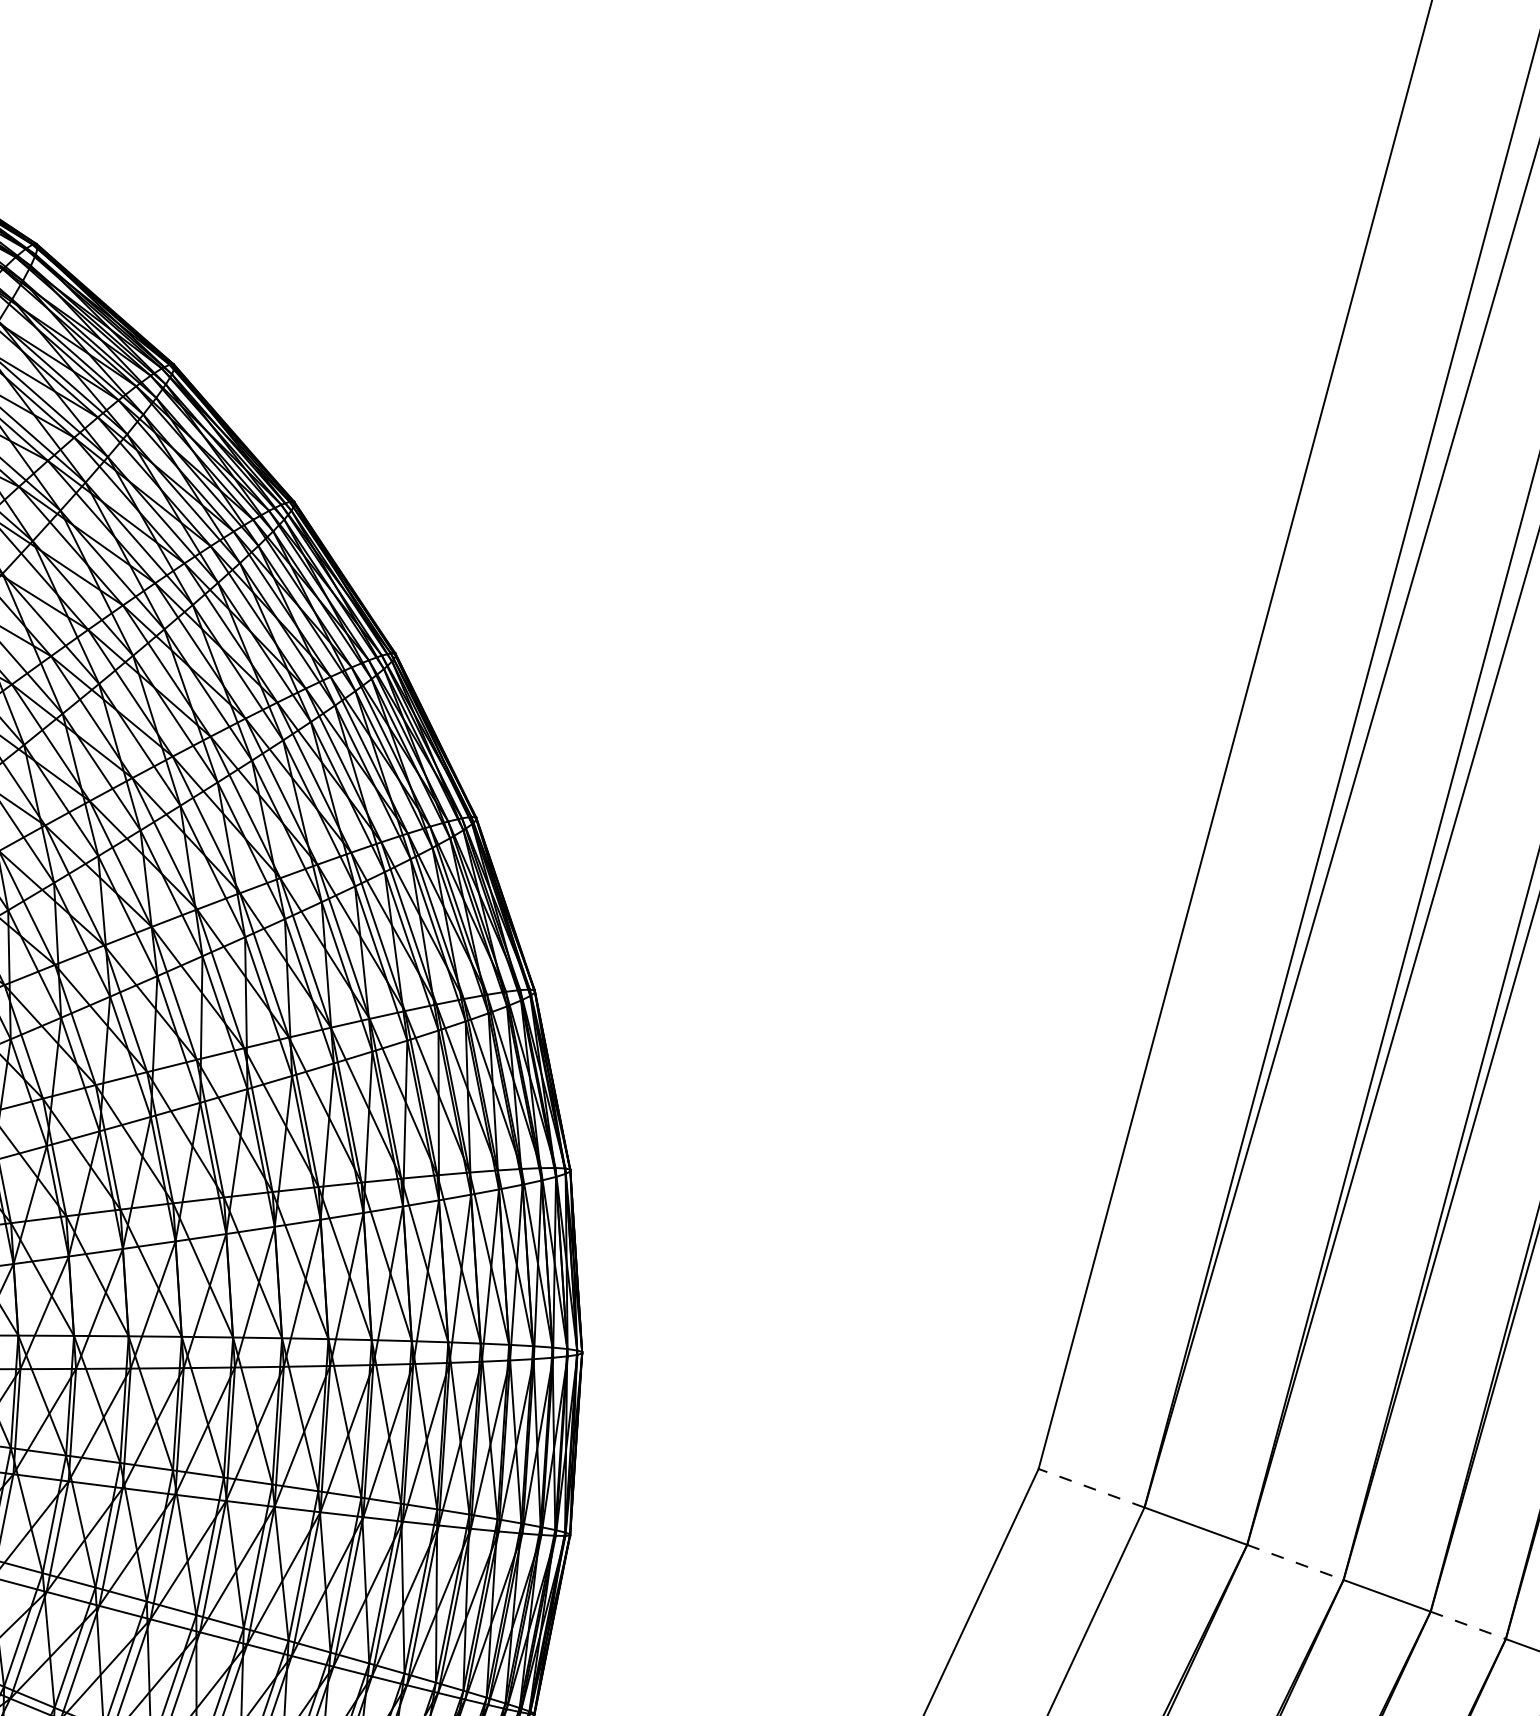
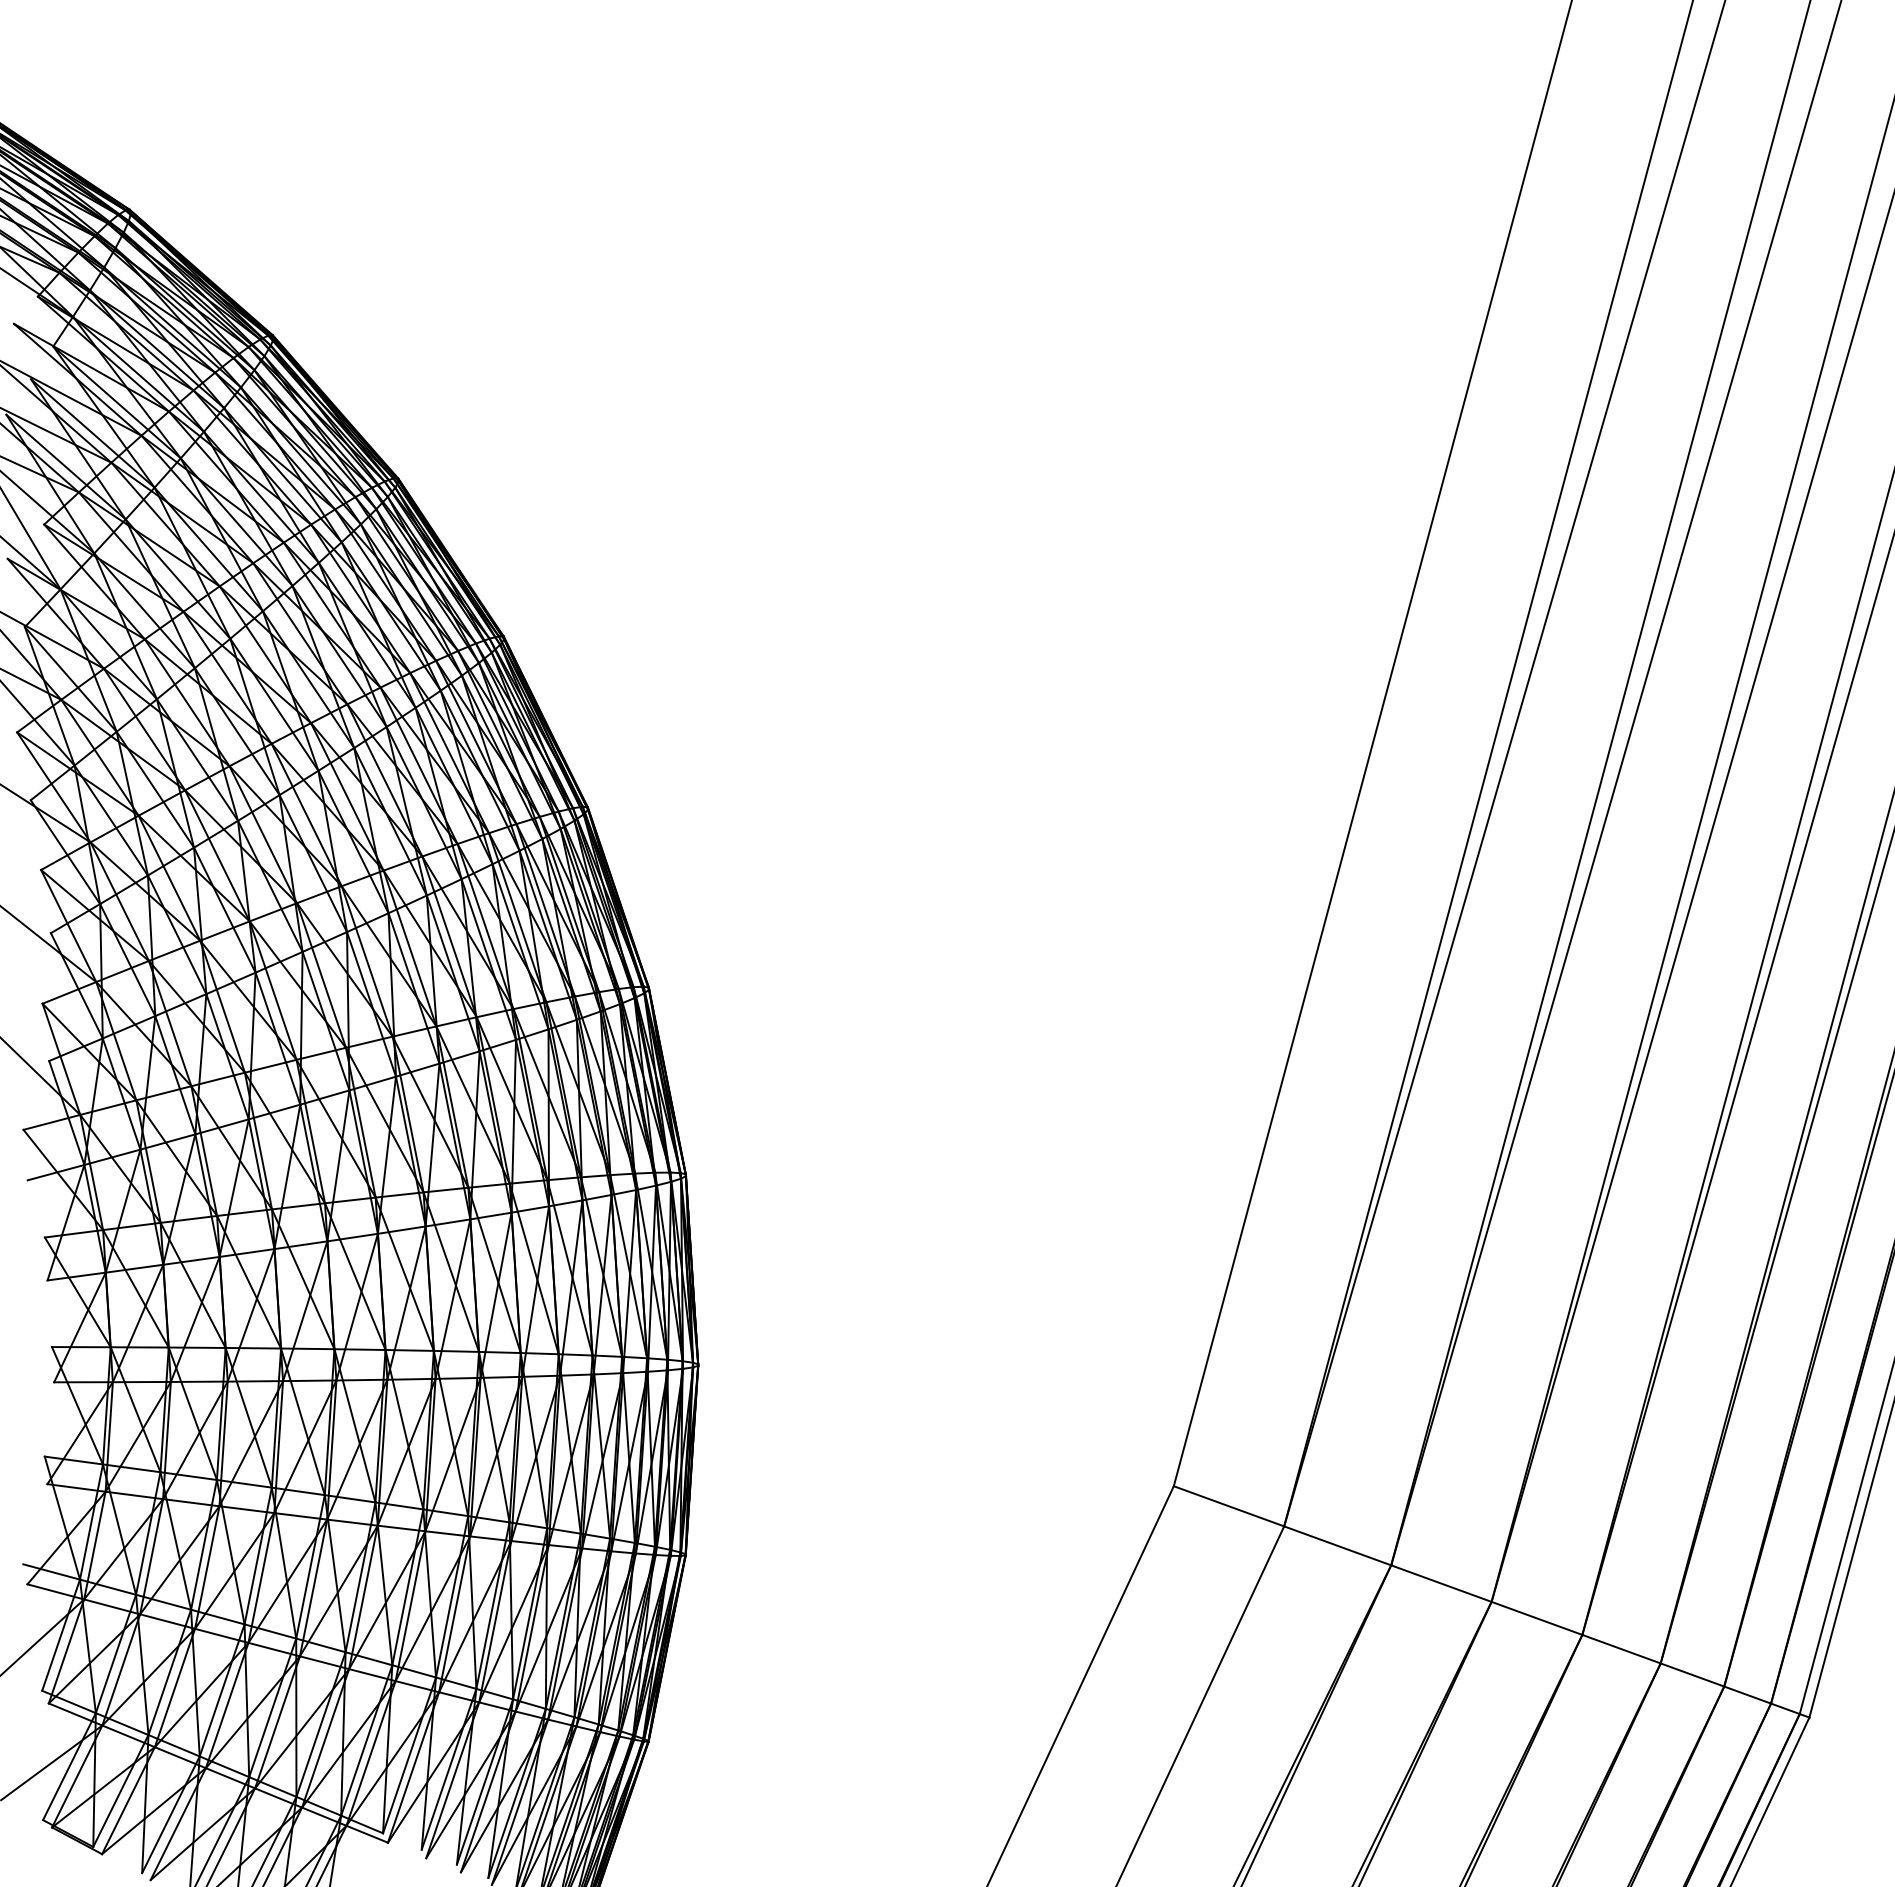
line: (1092, 1488) -> (1229, 1506), dashed -> solid
line: (1295, 1562) -> (1441, 1583), dashed -> solid
line: (1468, 1625) -> (1621, 1649), dashed -> solid

